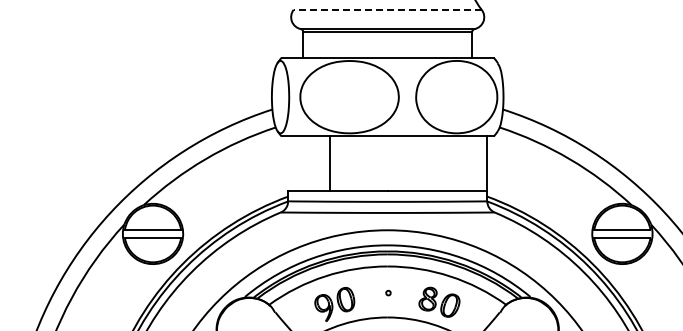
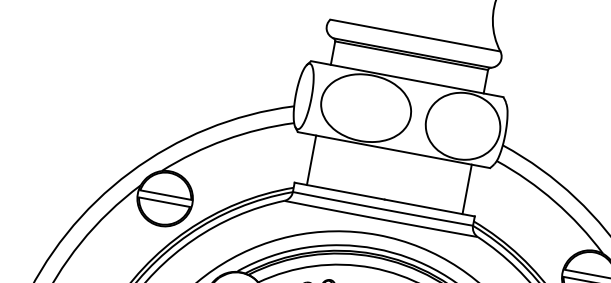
line: (387, 9) -> (415, 35), dashed -> solid
line: (329, 163) -> (311, 160), moved
line: (486, 163) -> (466, 189), moved

